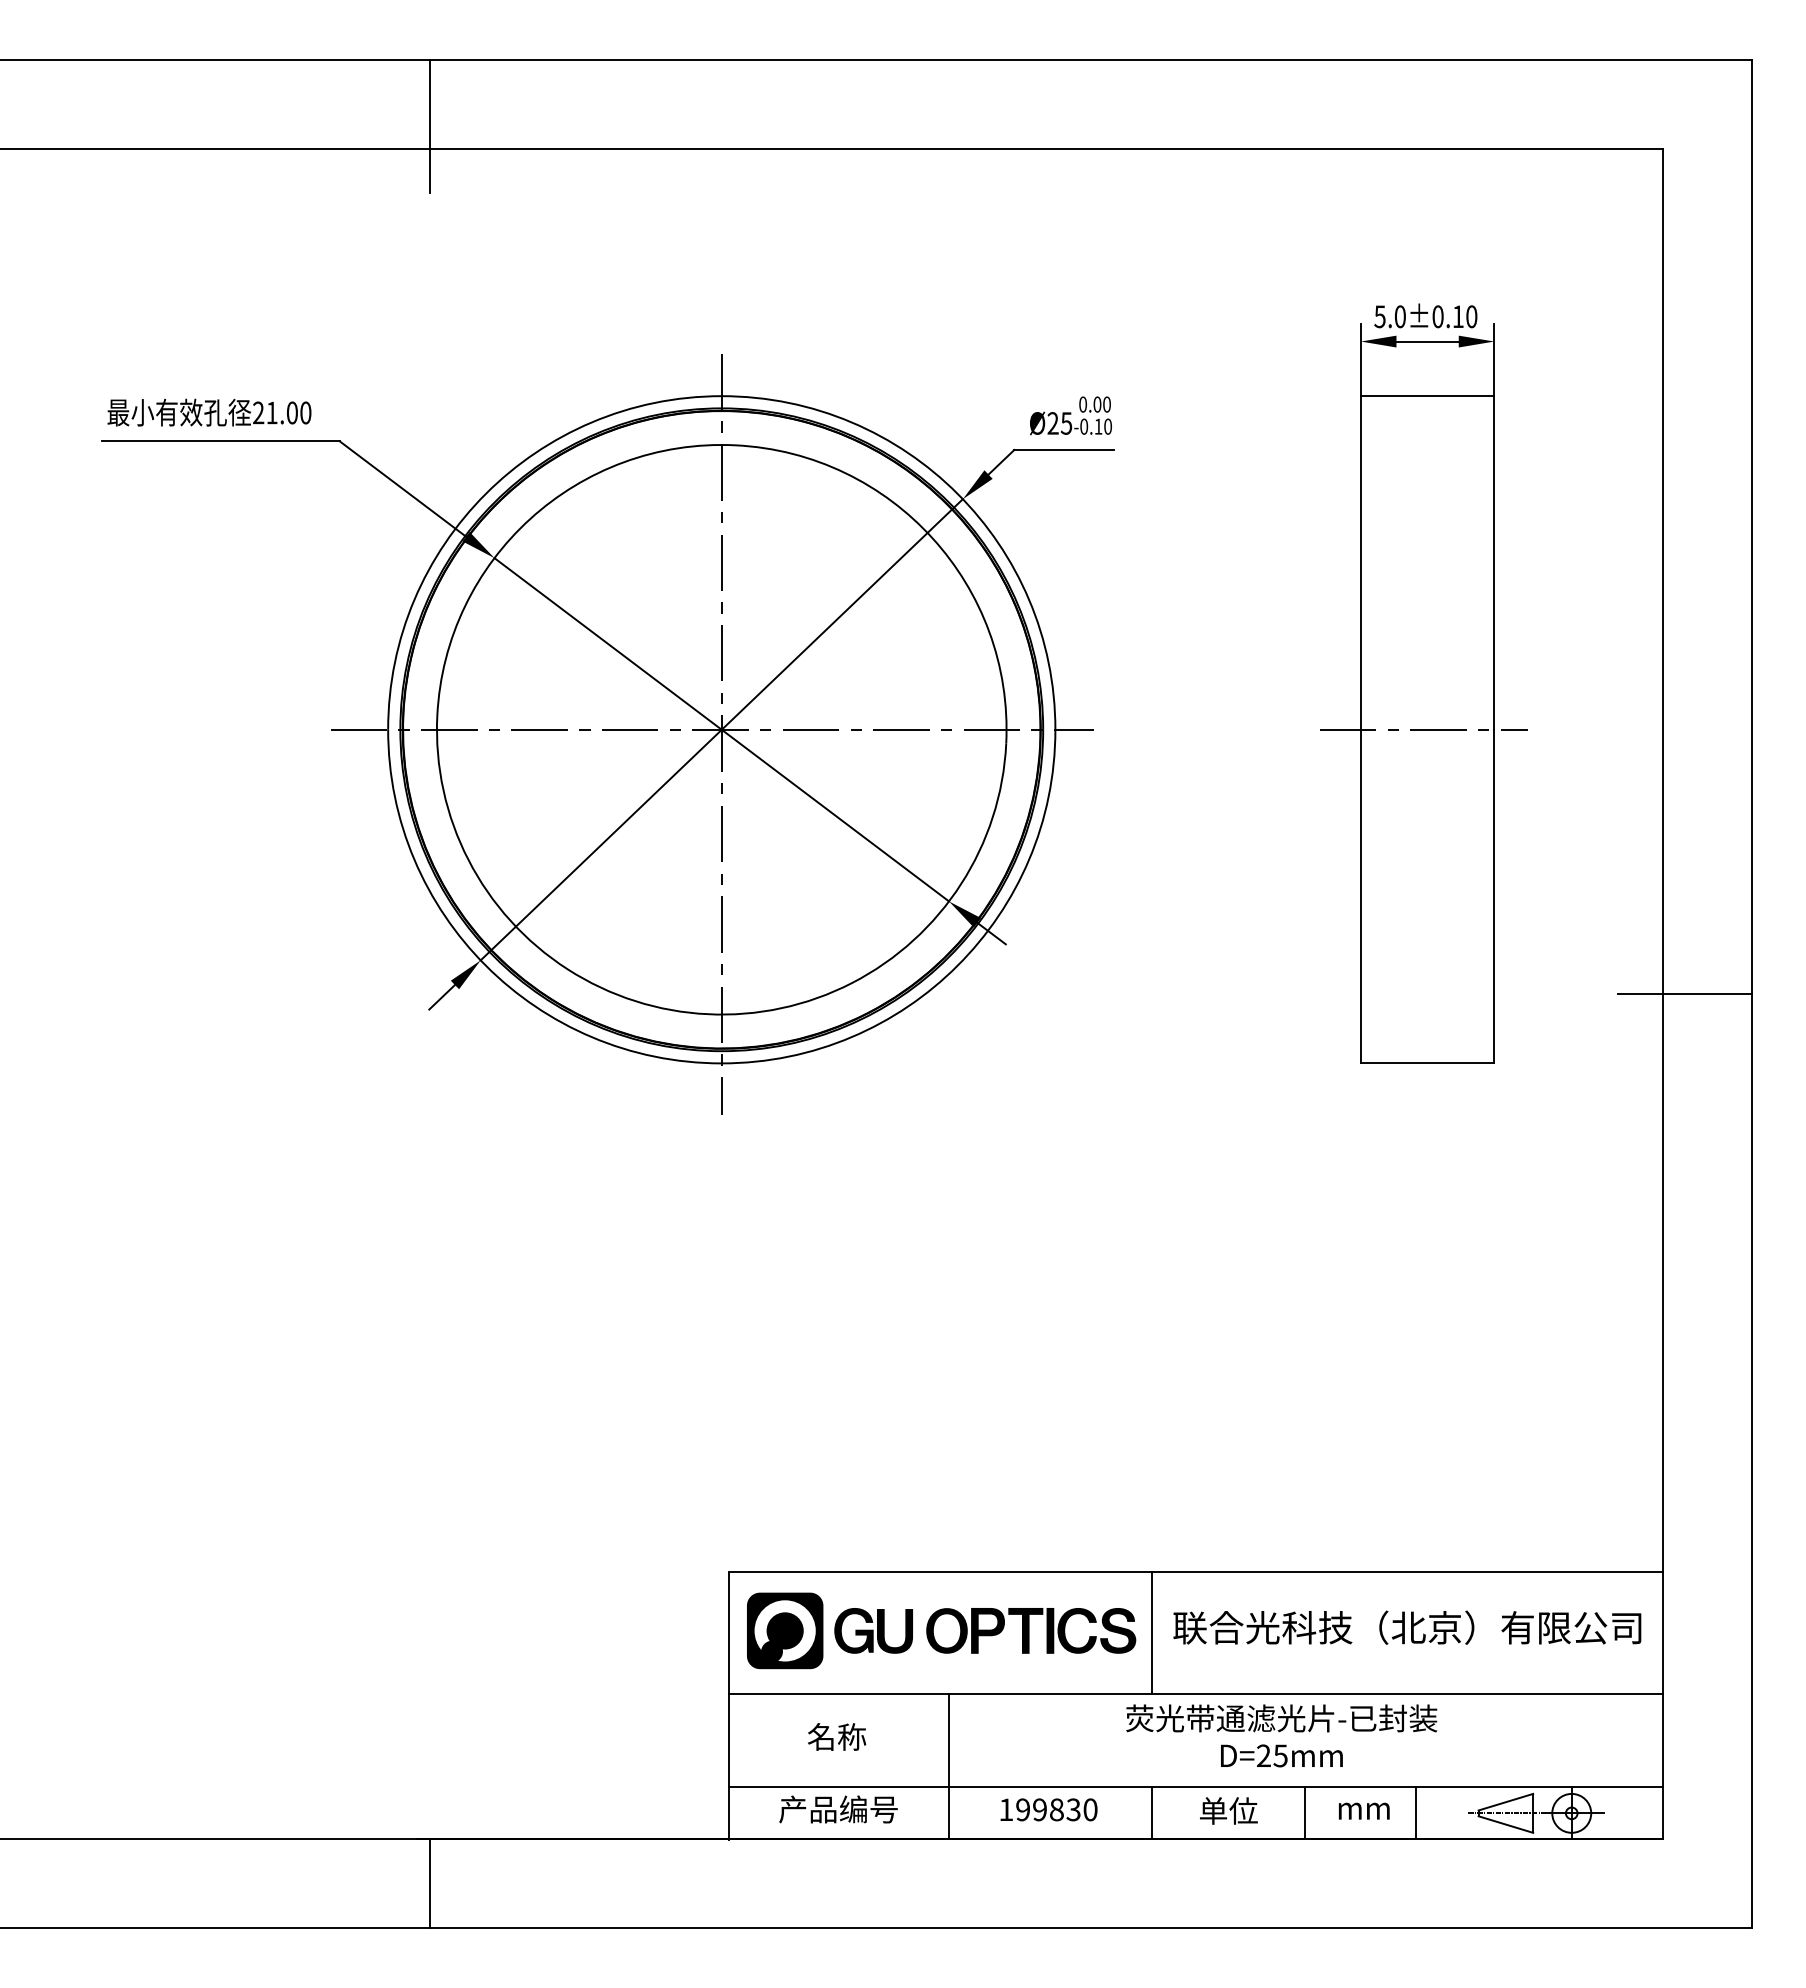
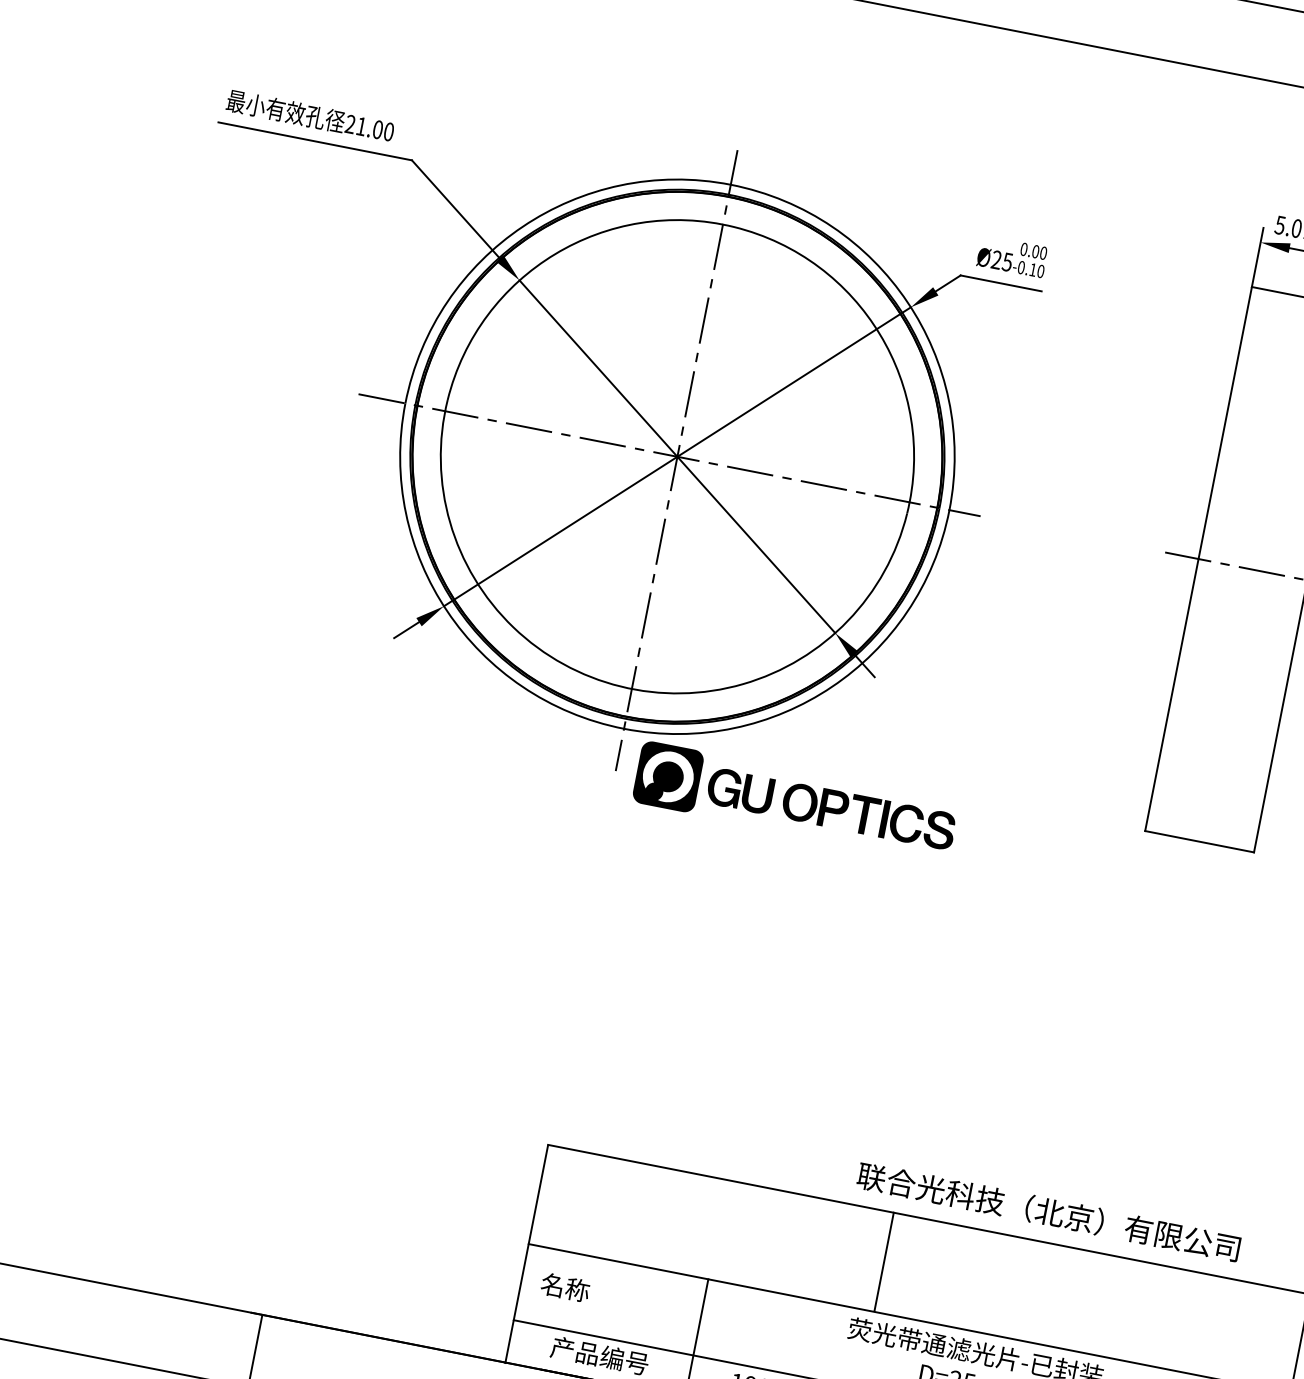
text: (1407, 1627) -> (1048, 1211), moved
part: (941, 1630) -> (795, 801), moved
text: (837, 1736) -> (565, 1287), moved

